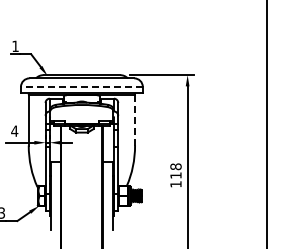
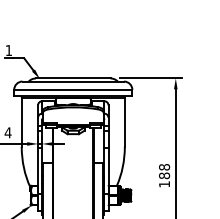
line: (81, 86) -> (72, 89), dashed -> solid
line: (135, 119) -> (125, 121), dashed -> solid
text: (175, 175) -> (164, 175), 118 -> 188

